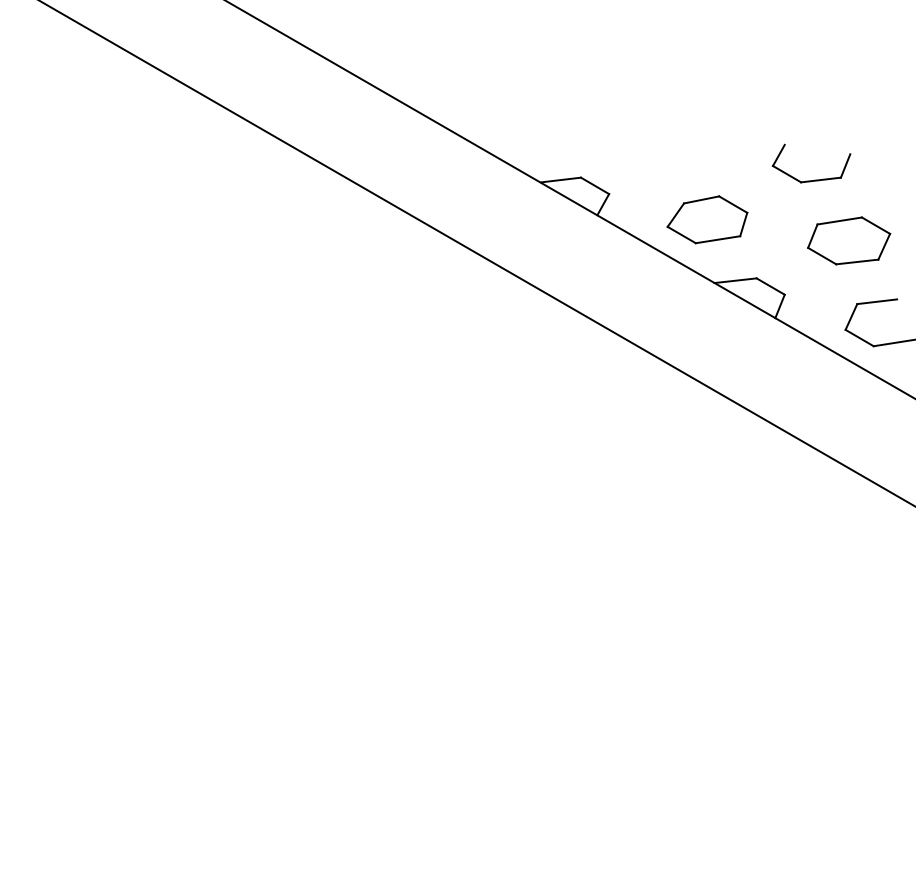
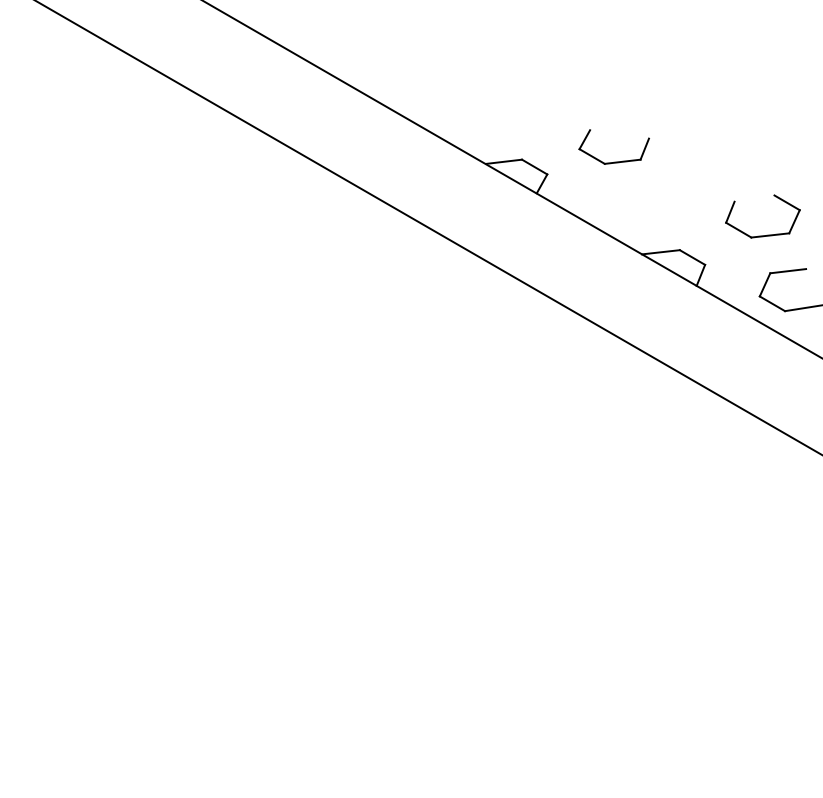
part: (814, 179) -> (616, 161), moved
part: (707, 219) -> (635, 197), removed
line: (839, 220) -> (754, 198), removed

